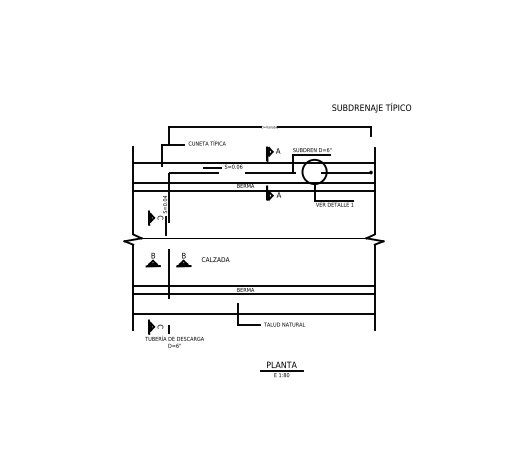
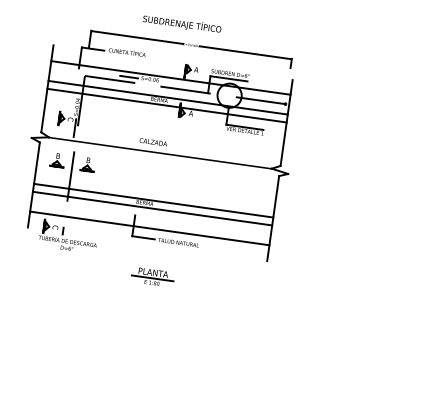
text: (371, 107) -> (182, 23), moved
text: (215, 259) -> (153, 142), moved
part: (281, 369) -> (152, 277), moved

